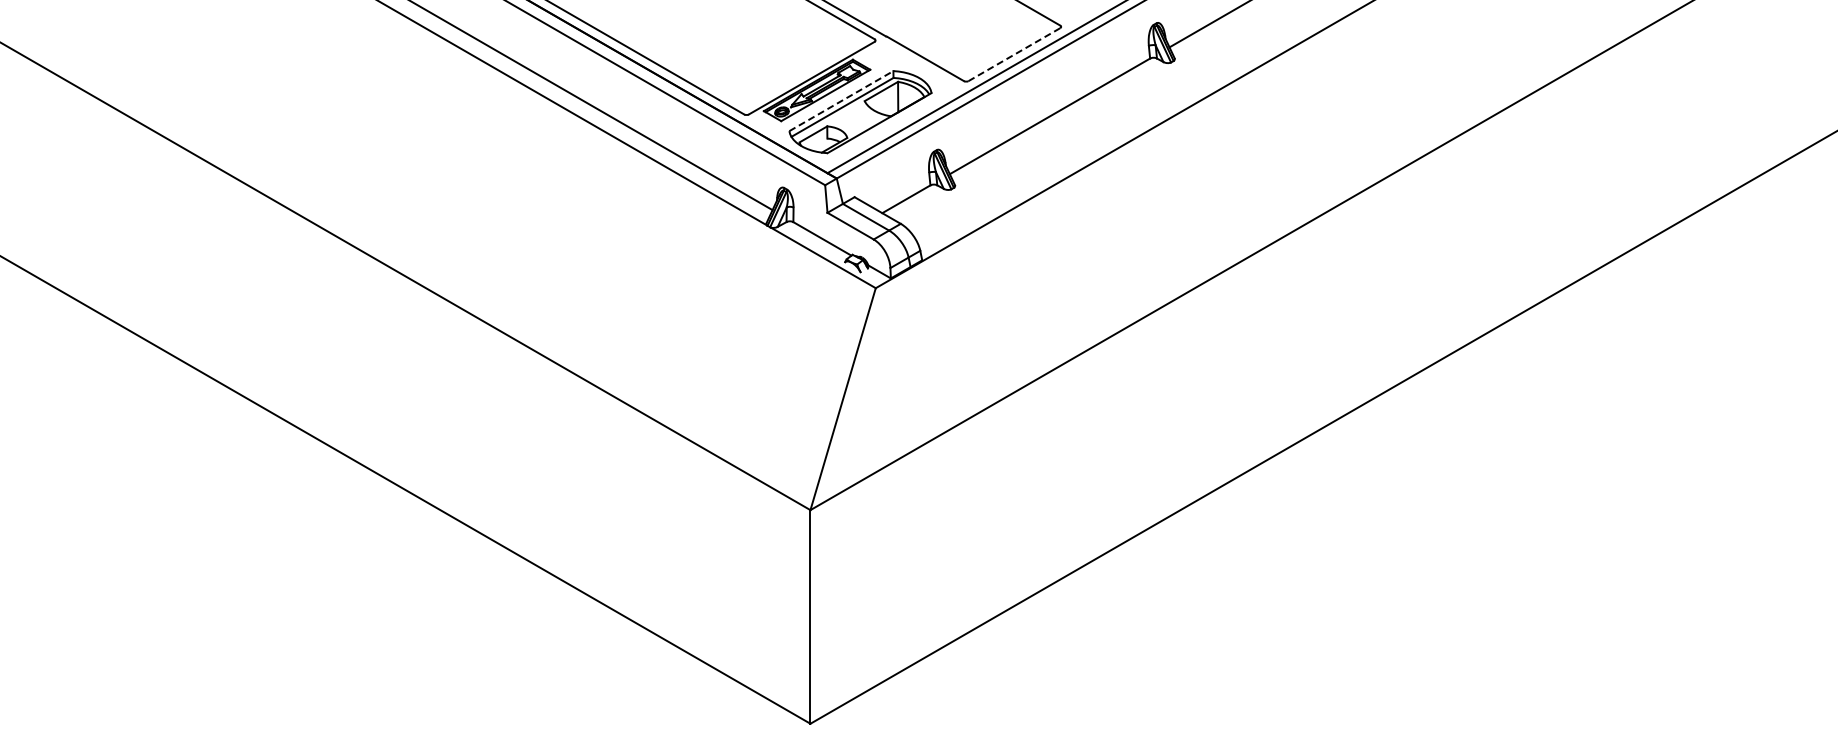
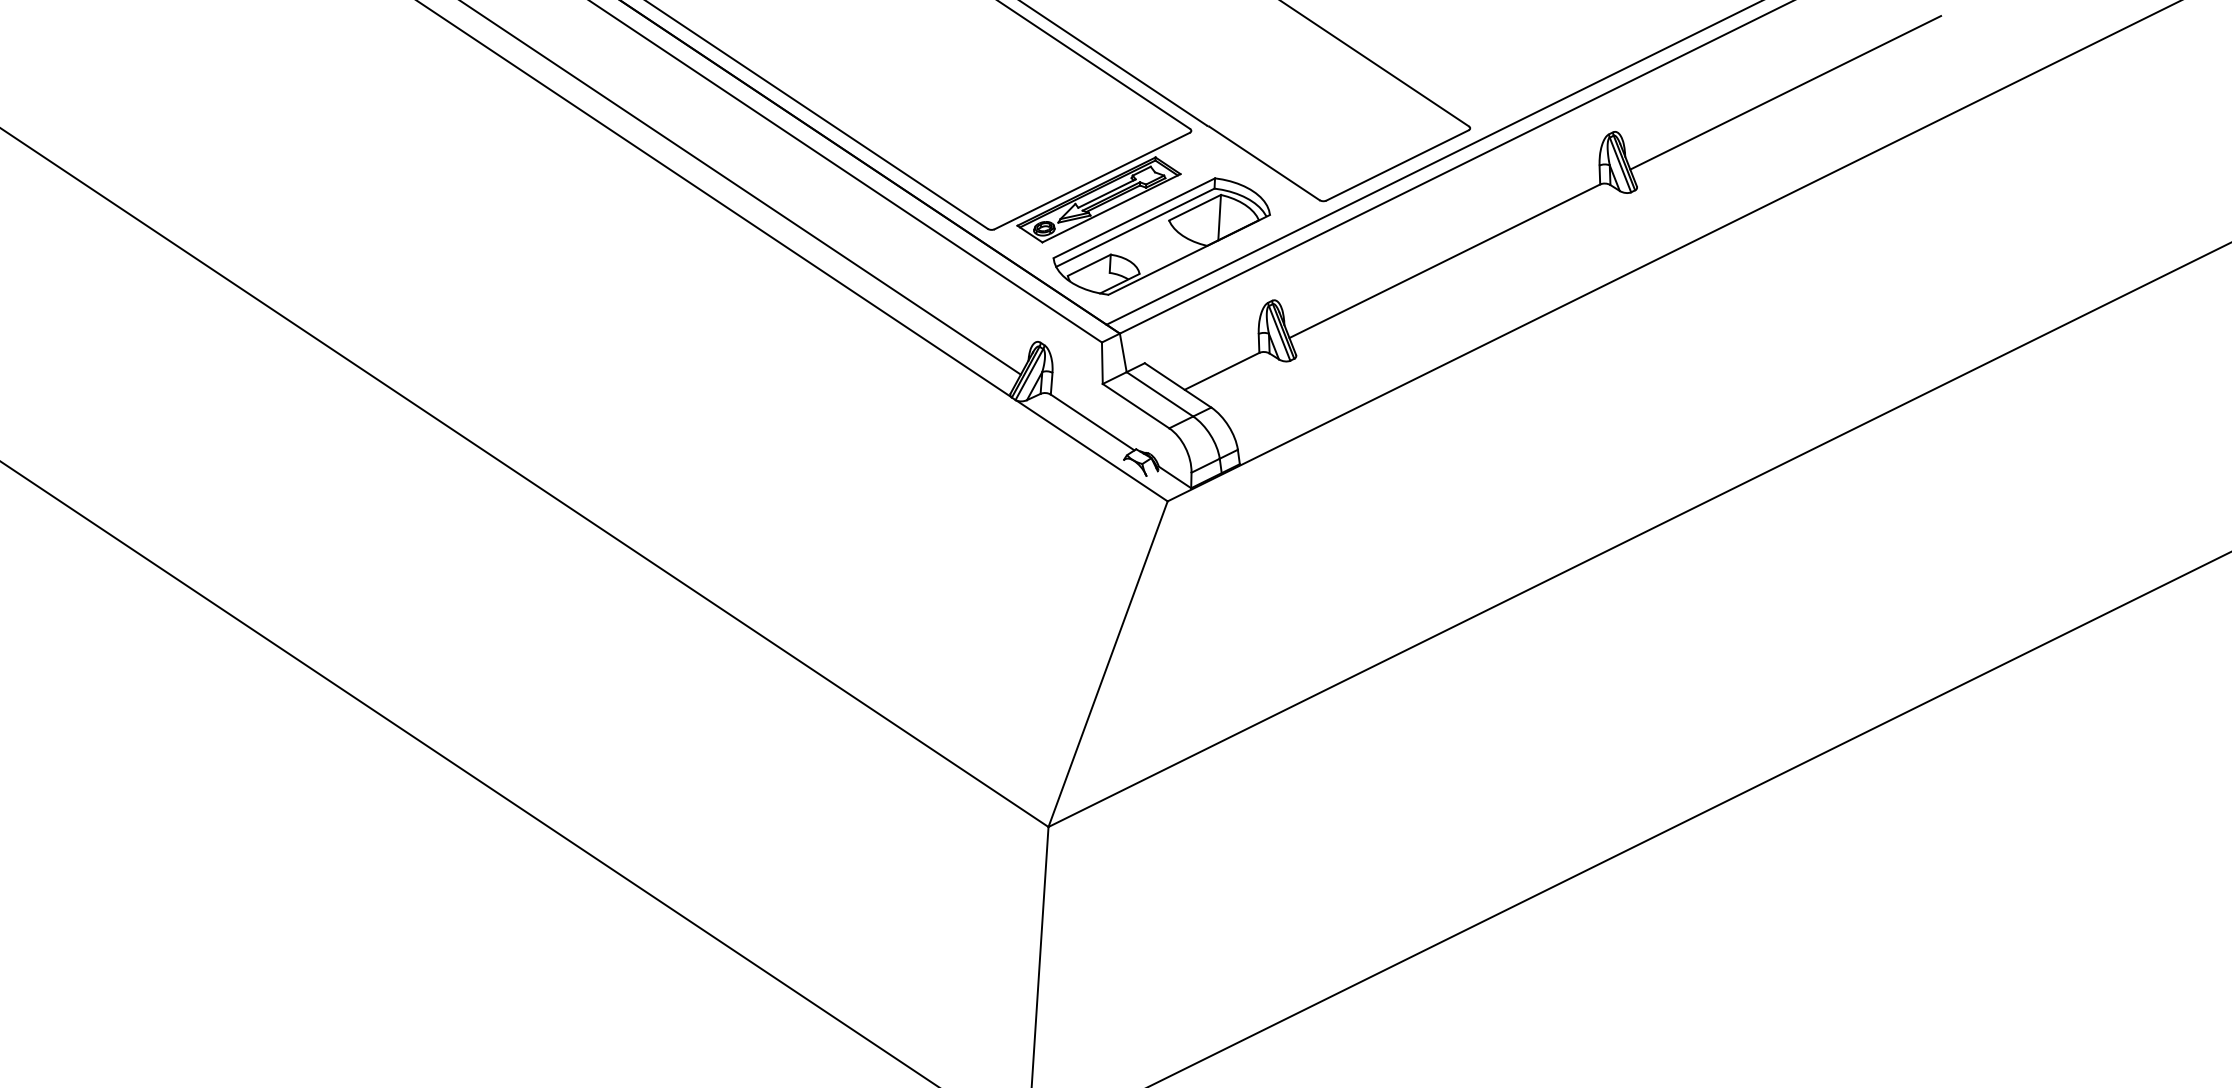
line: (1014, 54) -> (1397, 165), dashed -> solid
line: (841, 100) -> (1134, 217), dashed -> solid

